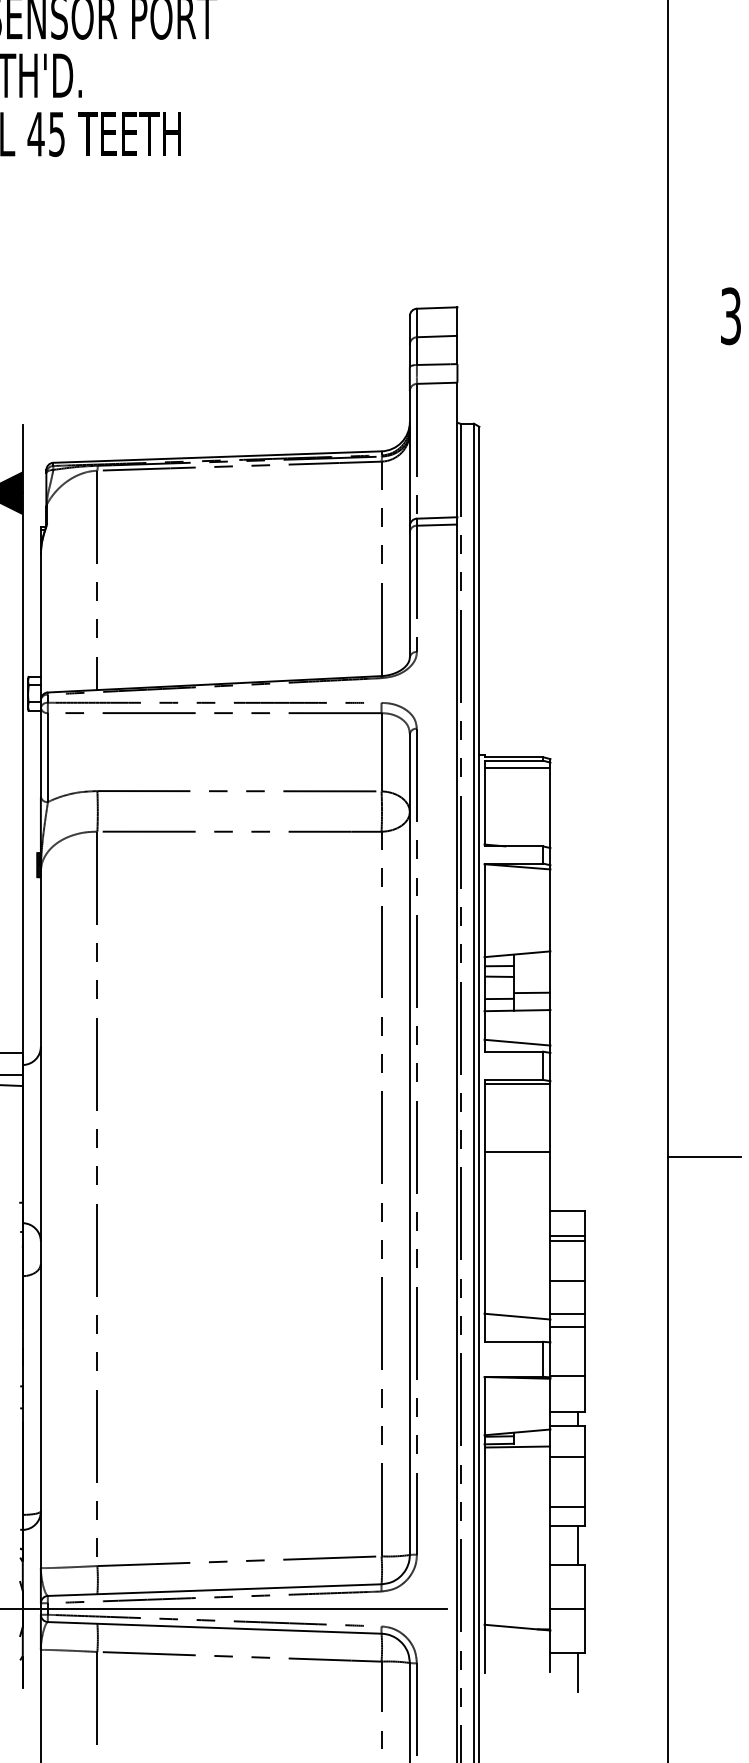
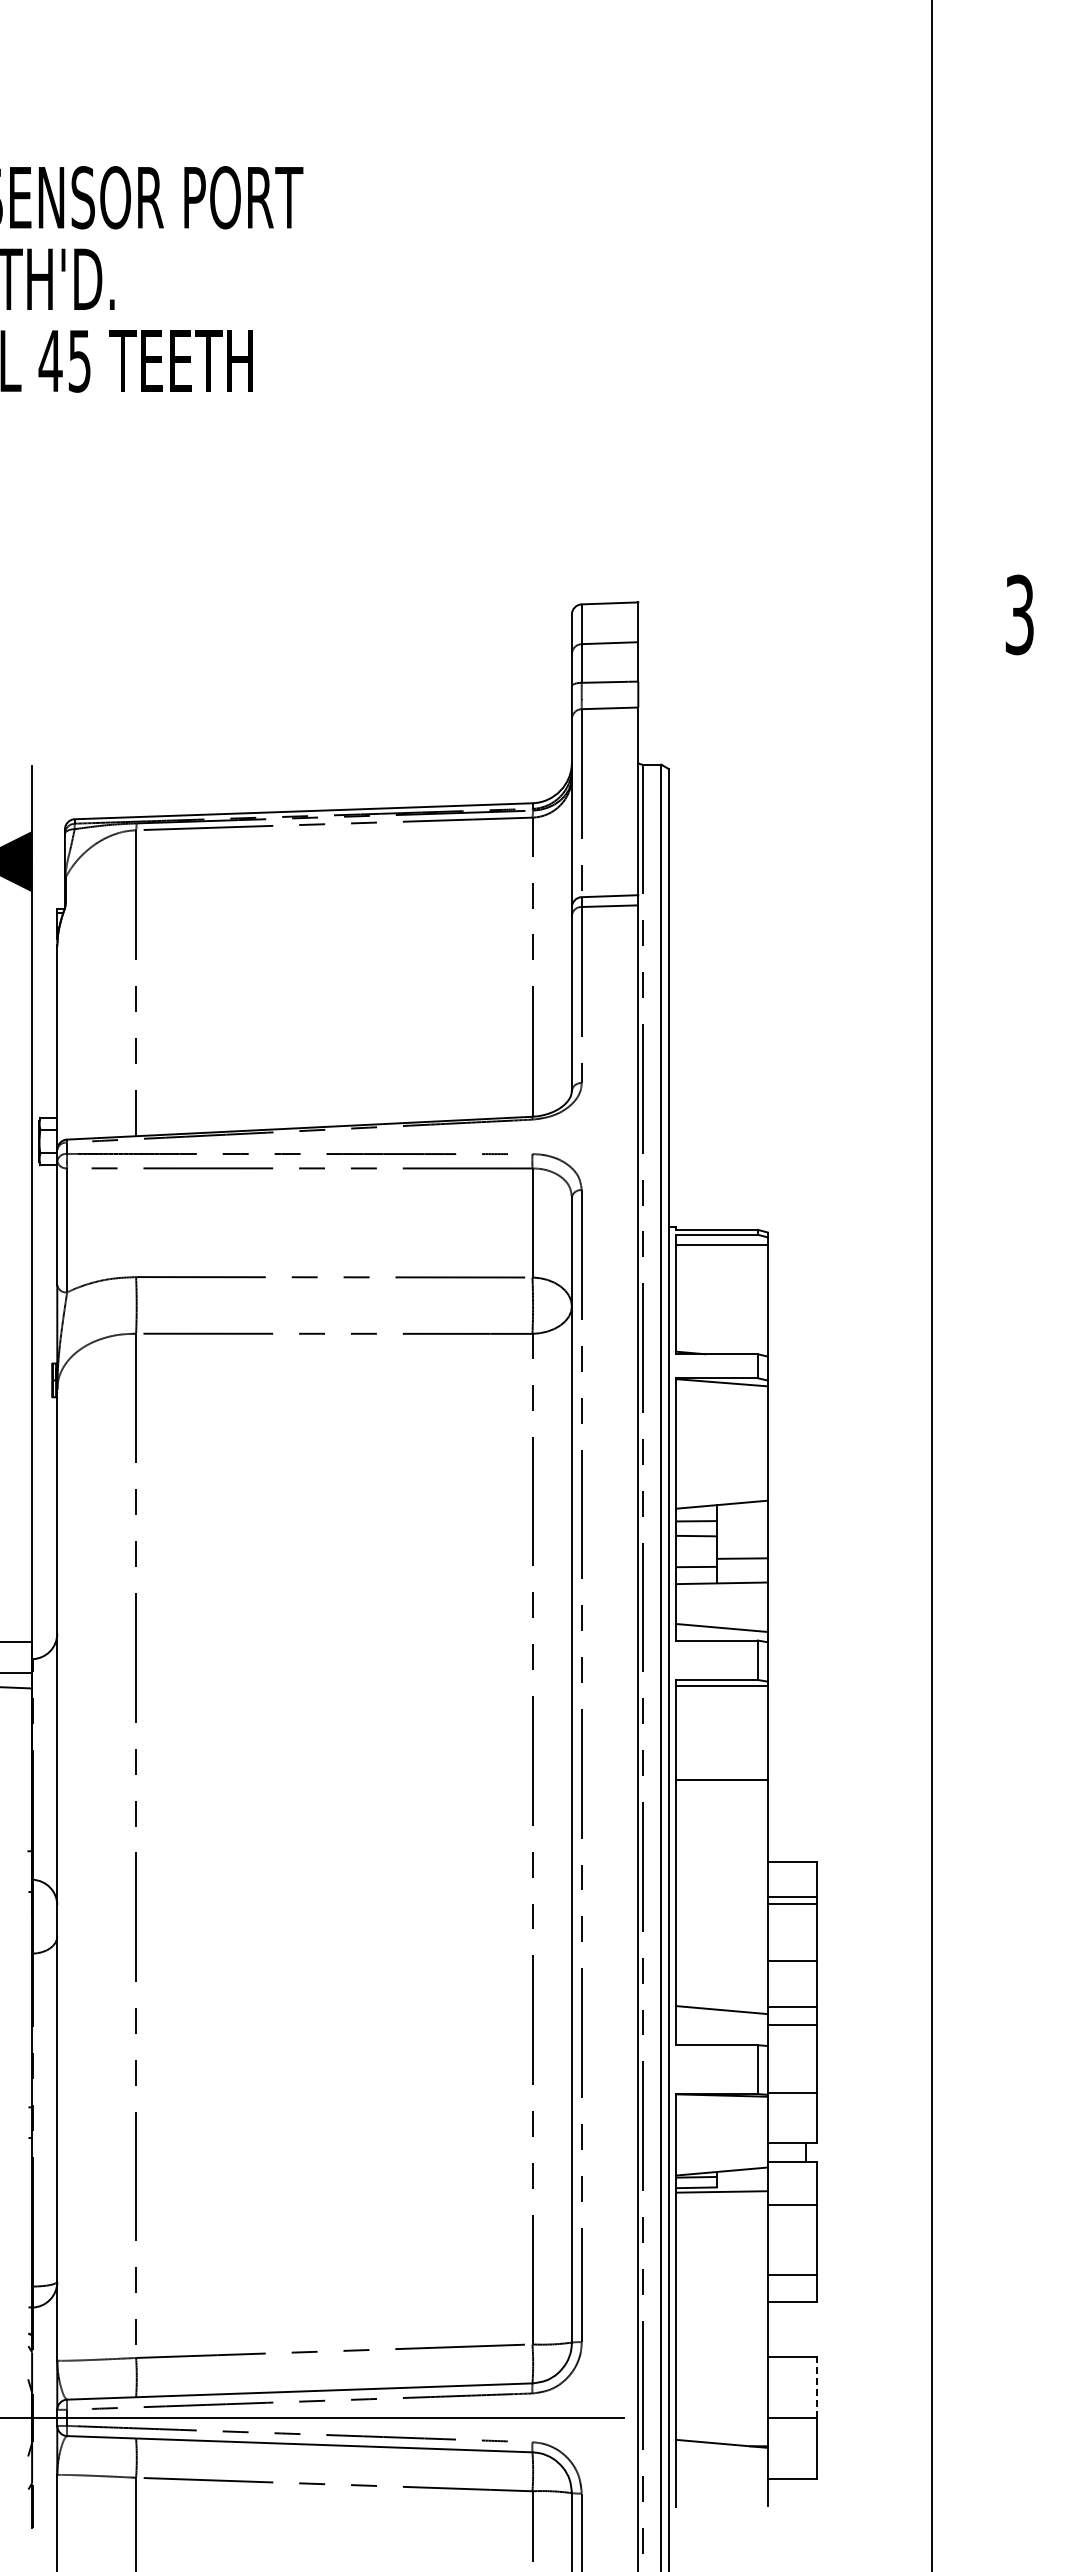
line: (704, 1157) -> (982, 1788), removed
line: (578, 1545) -> (806, 2329), removed
line: (585, 1587) -> (816, 2387), solid -> dashed
line: (578, 1672) -> (806, 2506), removed

